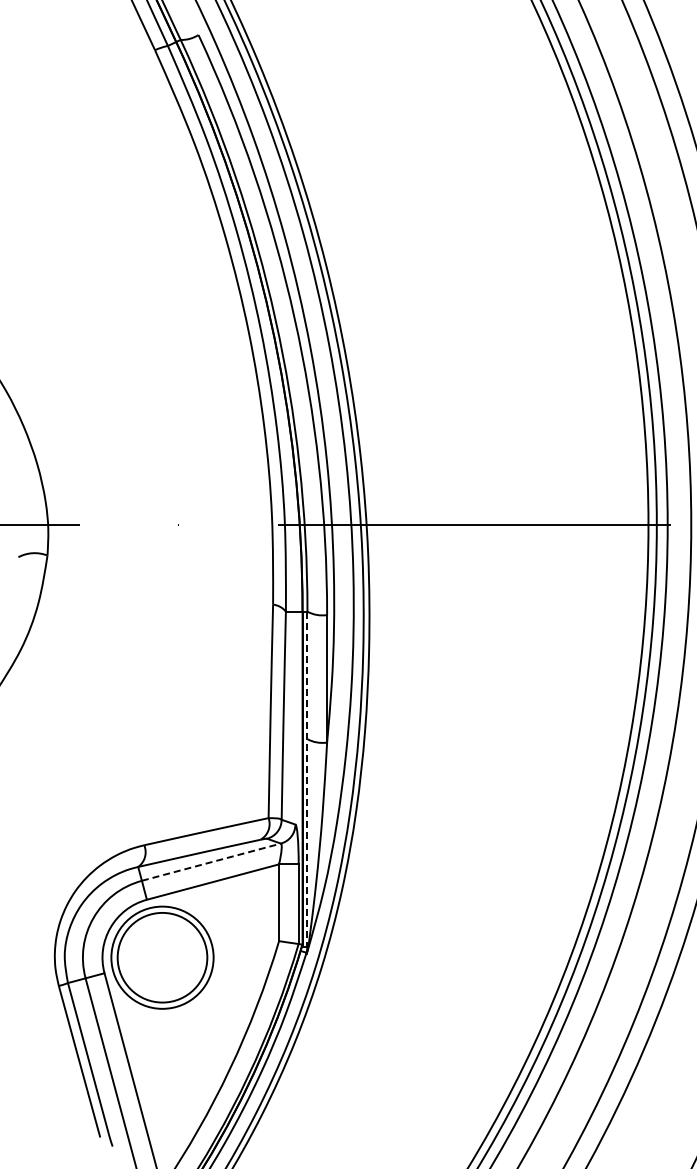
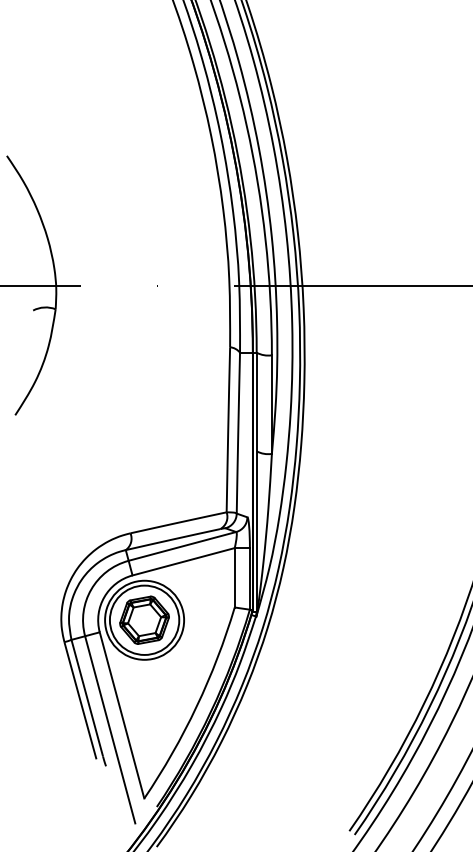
line: (307, 779) -> (256, 482), dashed -> solid
line: (211, 862) -> (182, 546), dashed -> solid
part: (161, 957) -> (143, 620), added

